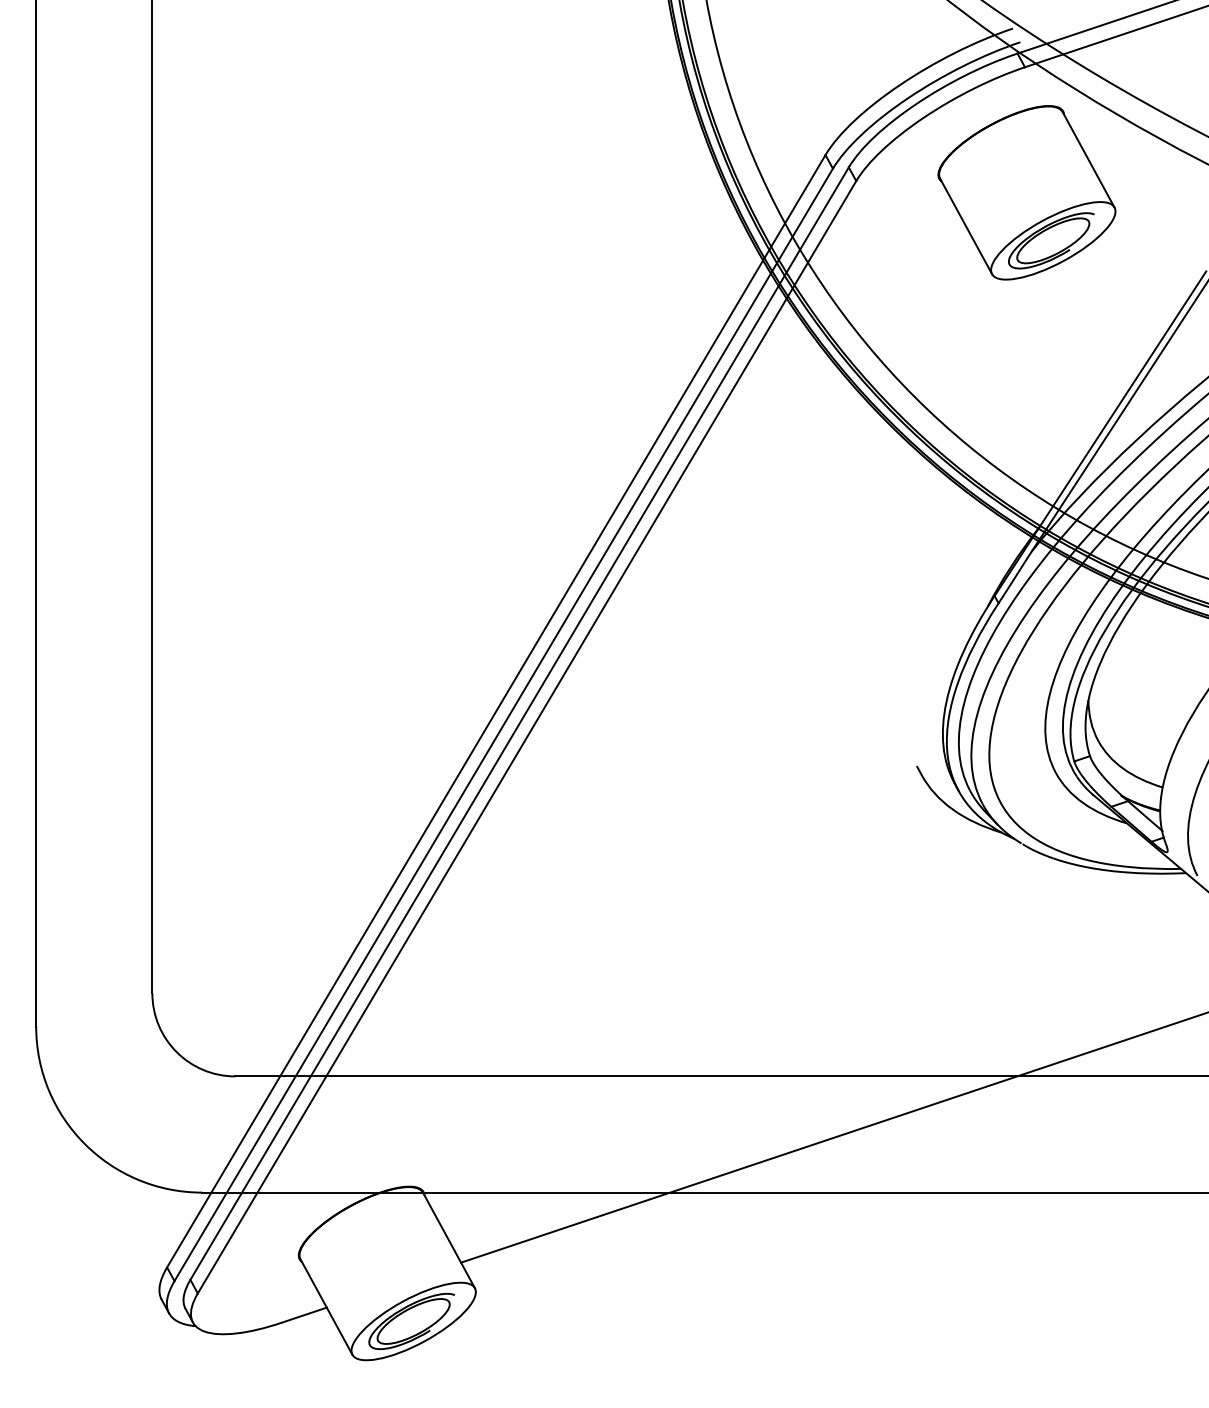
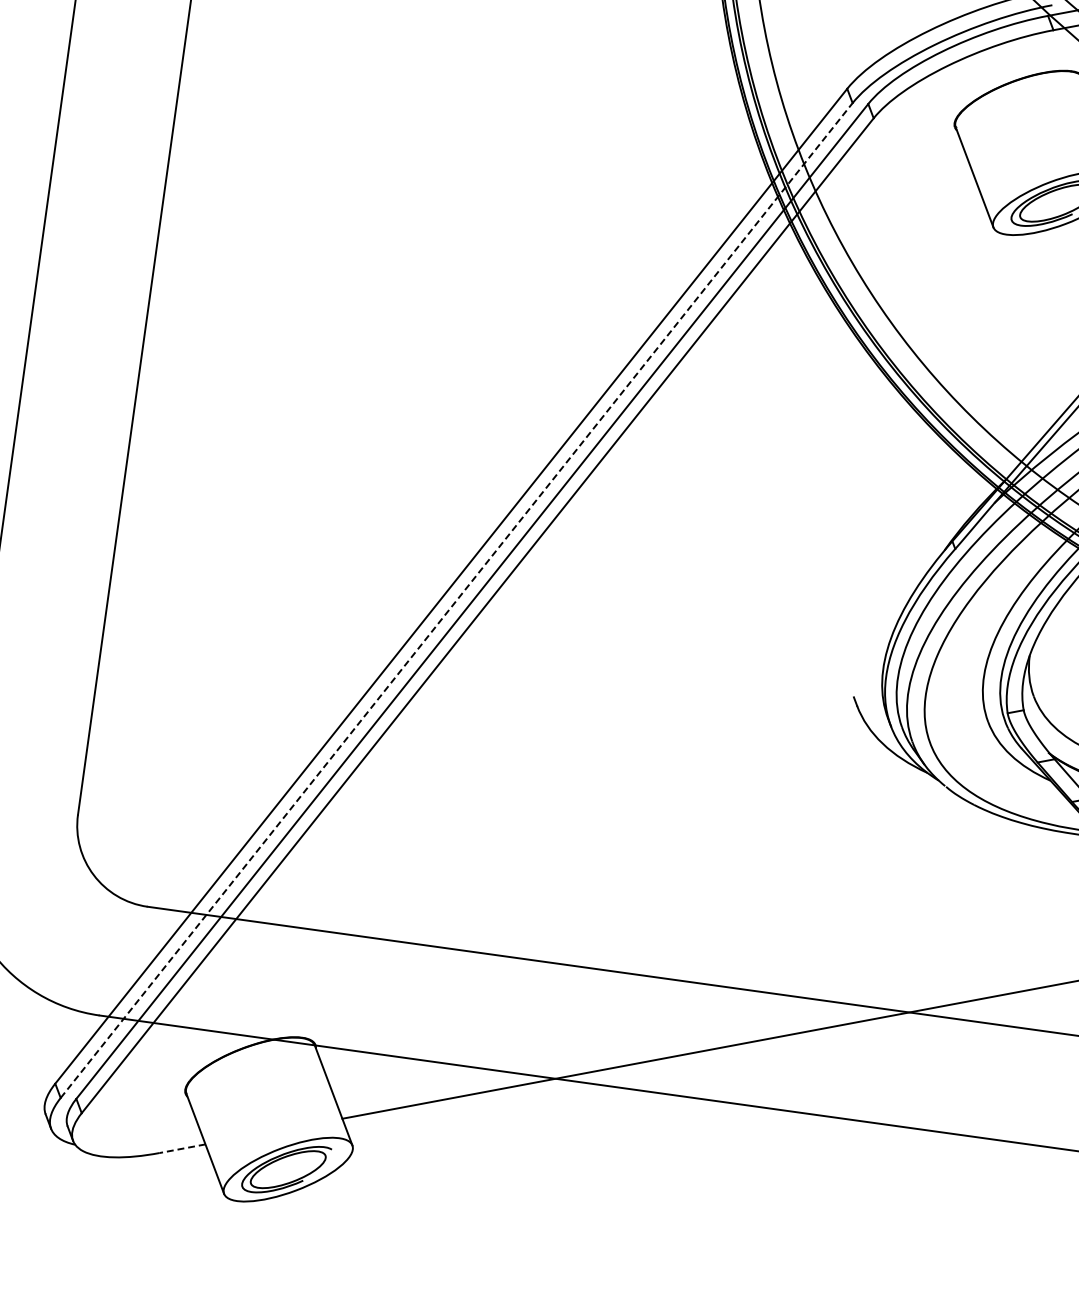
line: (503, 724) -> (456, 600), solid -> dashed
line: (304, 1315) -> (182, 1149), solid -> dashed

